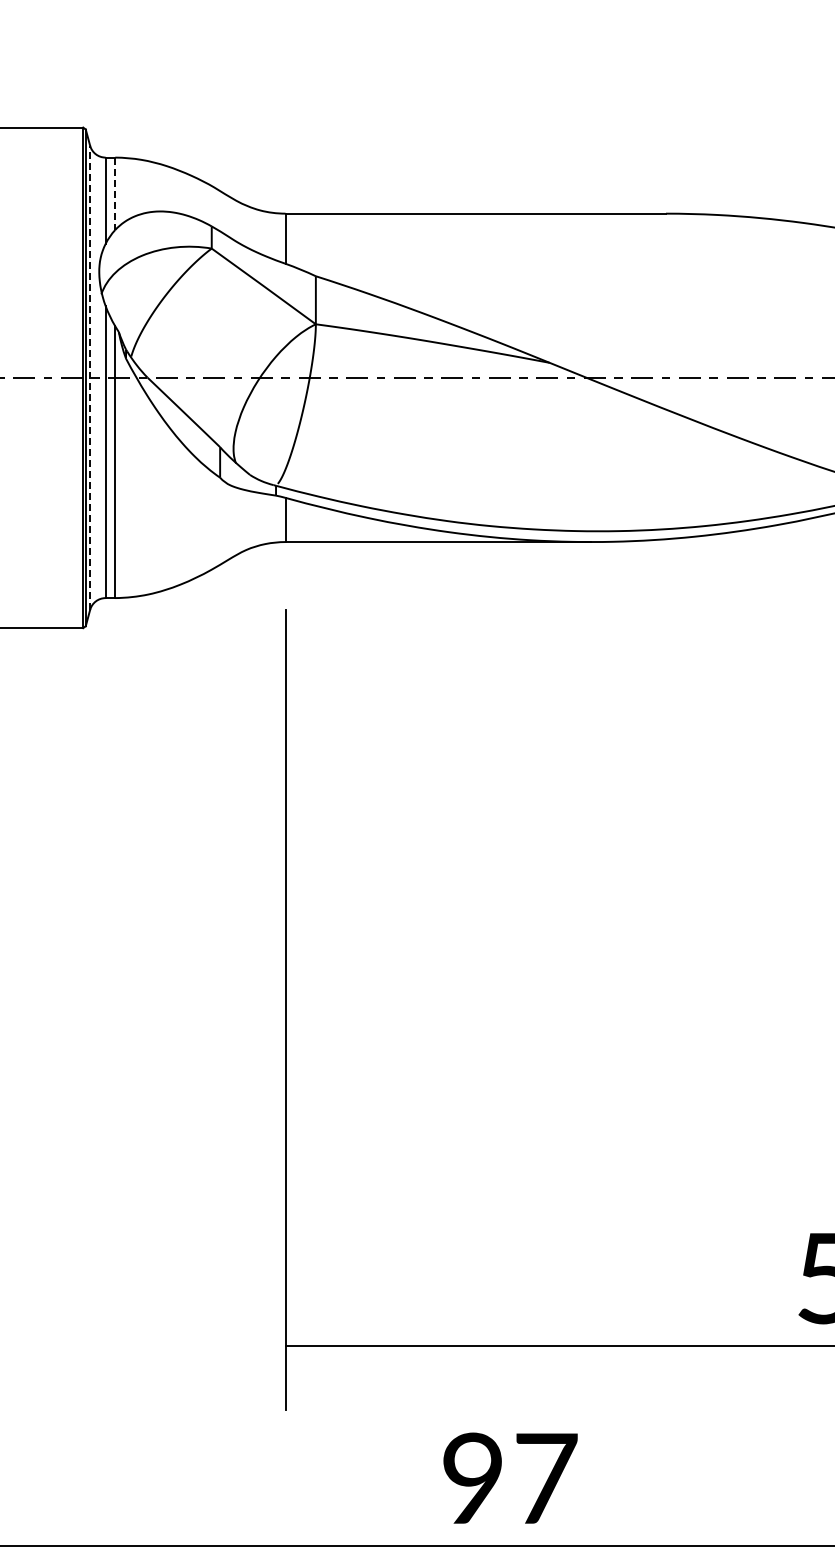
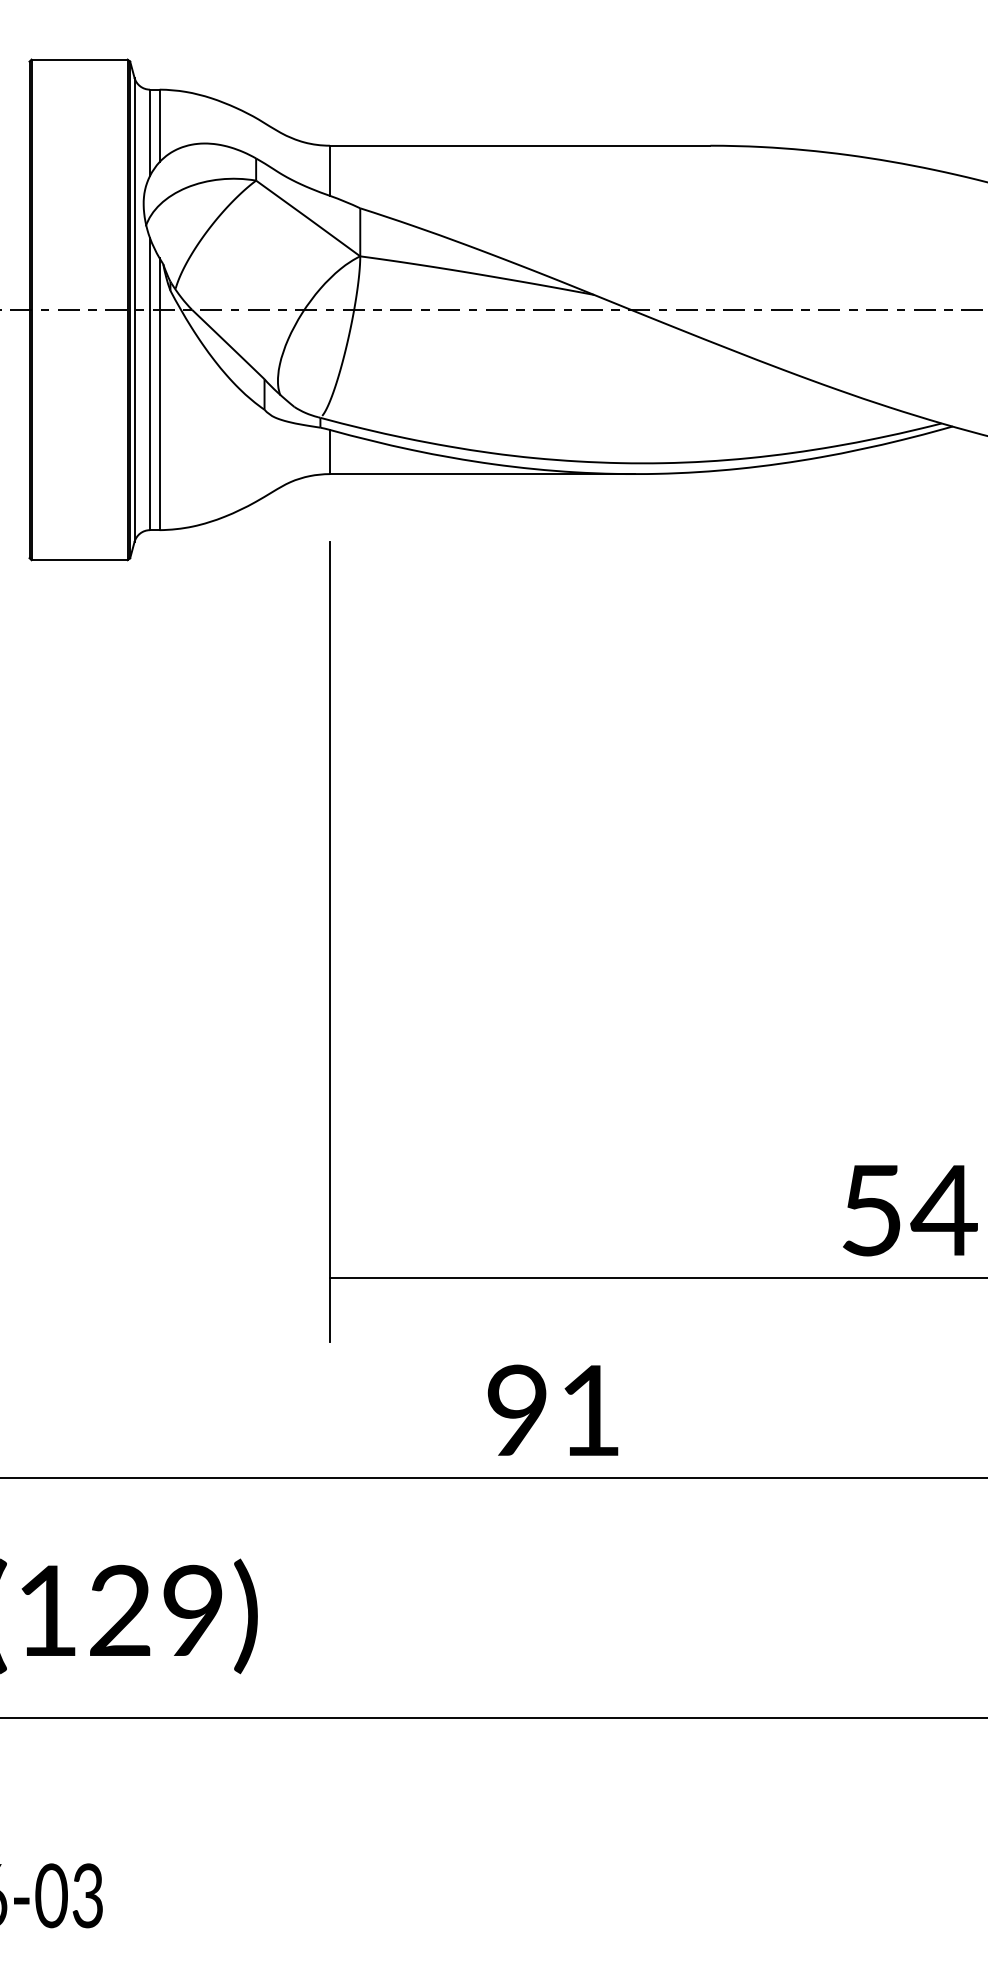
line: (115, 194) -> (159, 126), dashed -> solid
line: (90, 377) -> (134, 309), dashed -> solid
text: (547, 1478) -> (591, 1410), 97 -> 91

